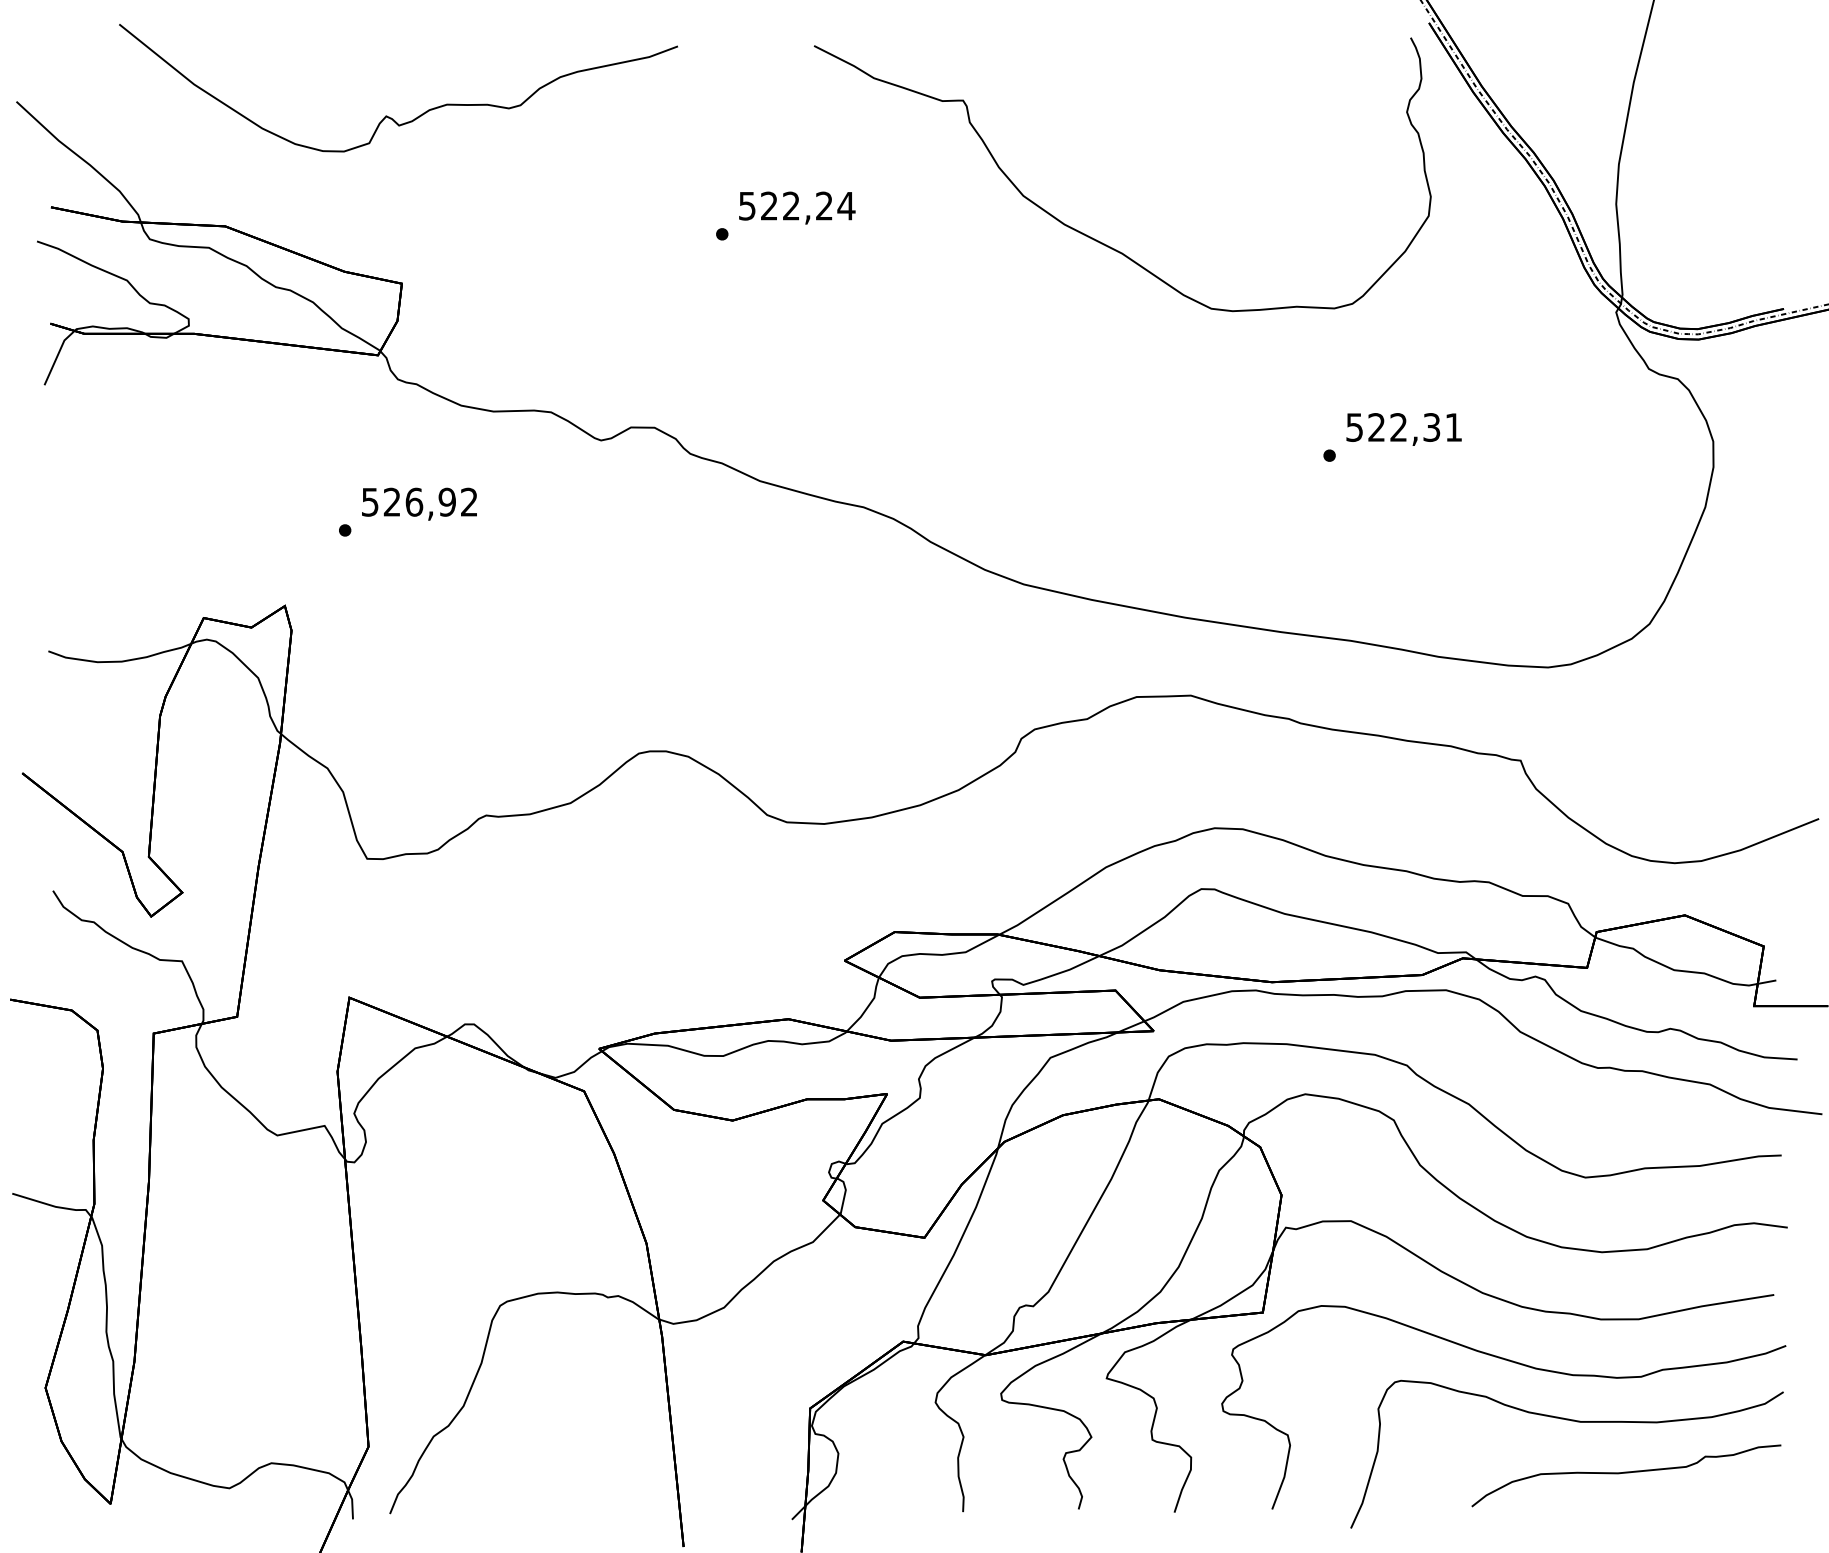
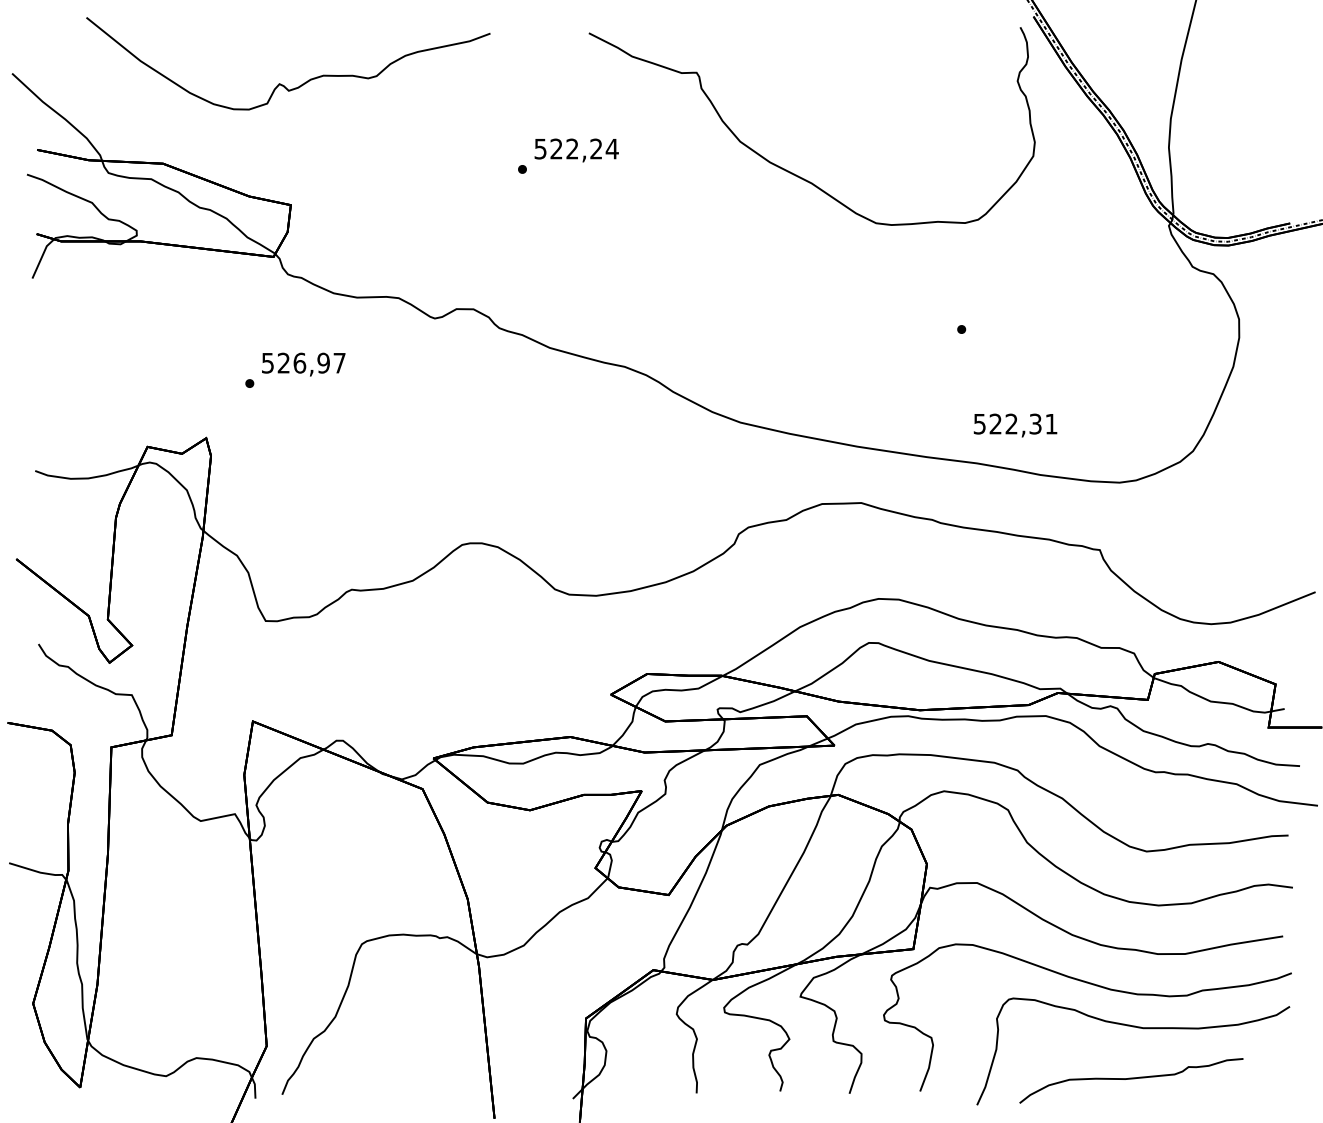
text: (1403, 429) -> (1015, 425), moved
text: (469, 501) -> (339, 362), 526,92 -> 526,97
curve: (1626, 1473) -> (1131, 1079), moved

